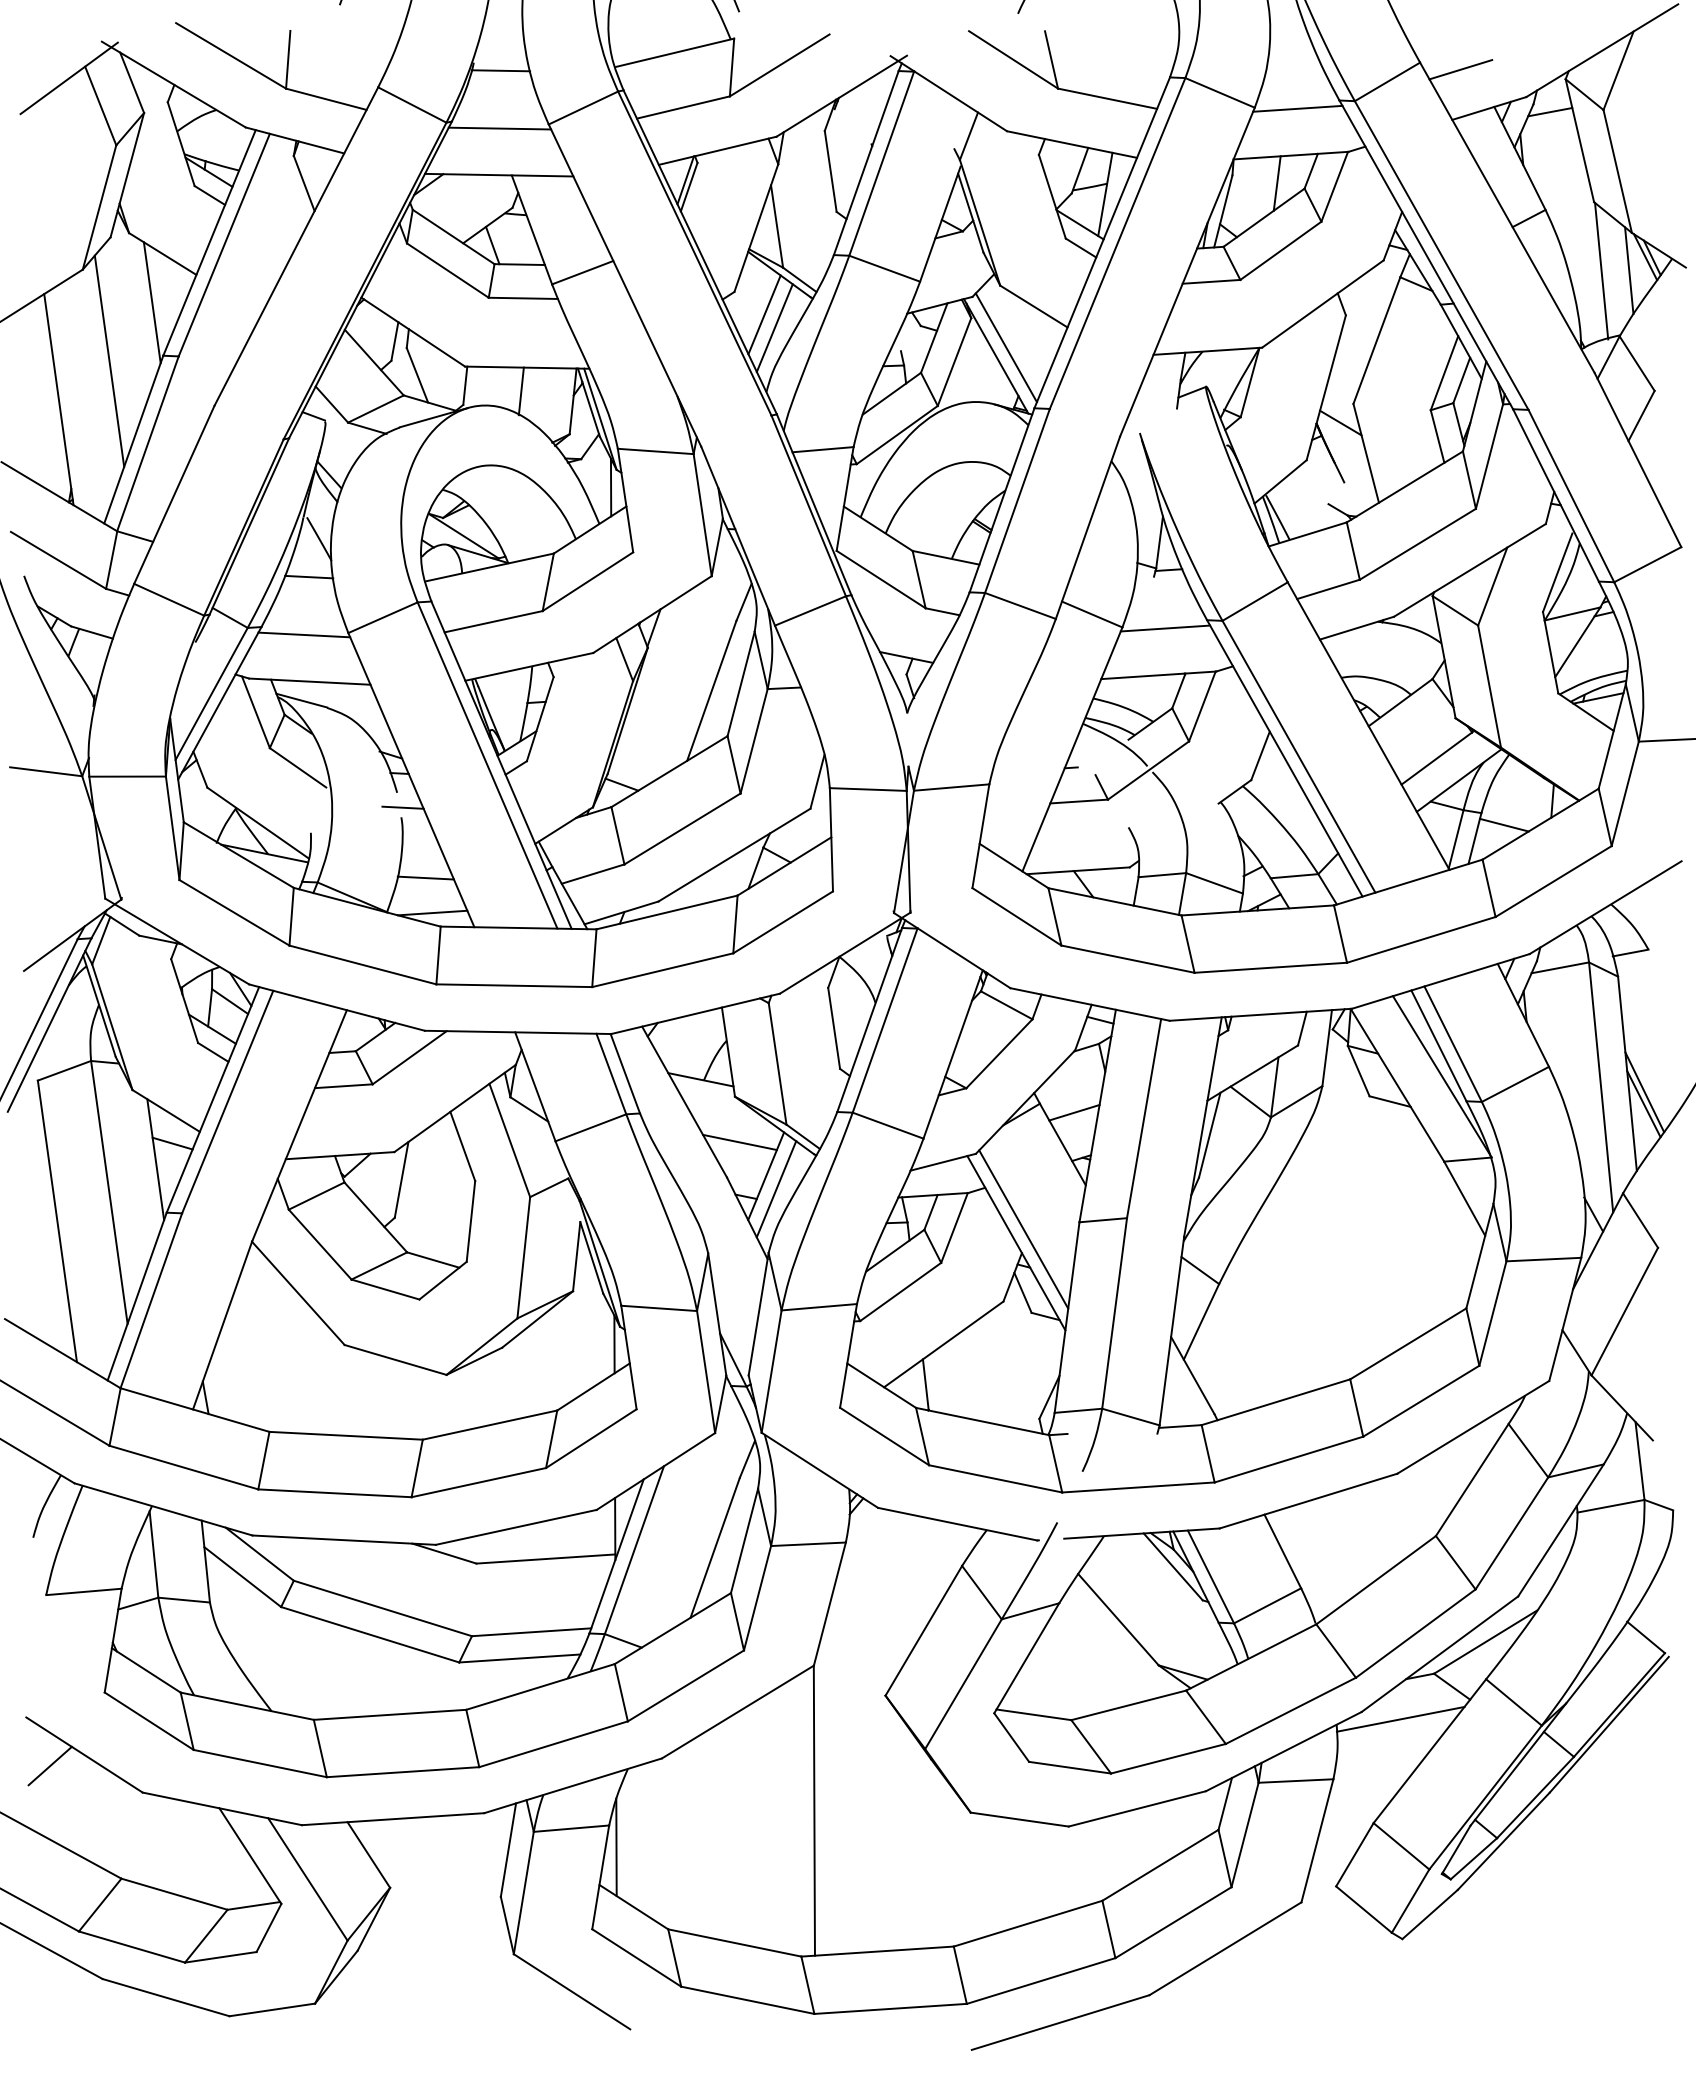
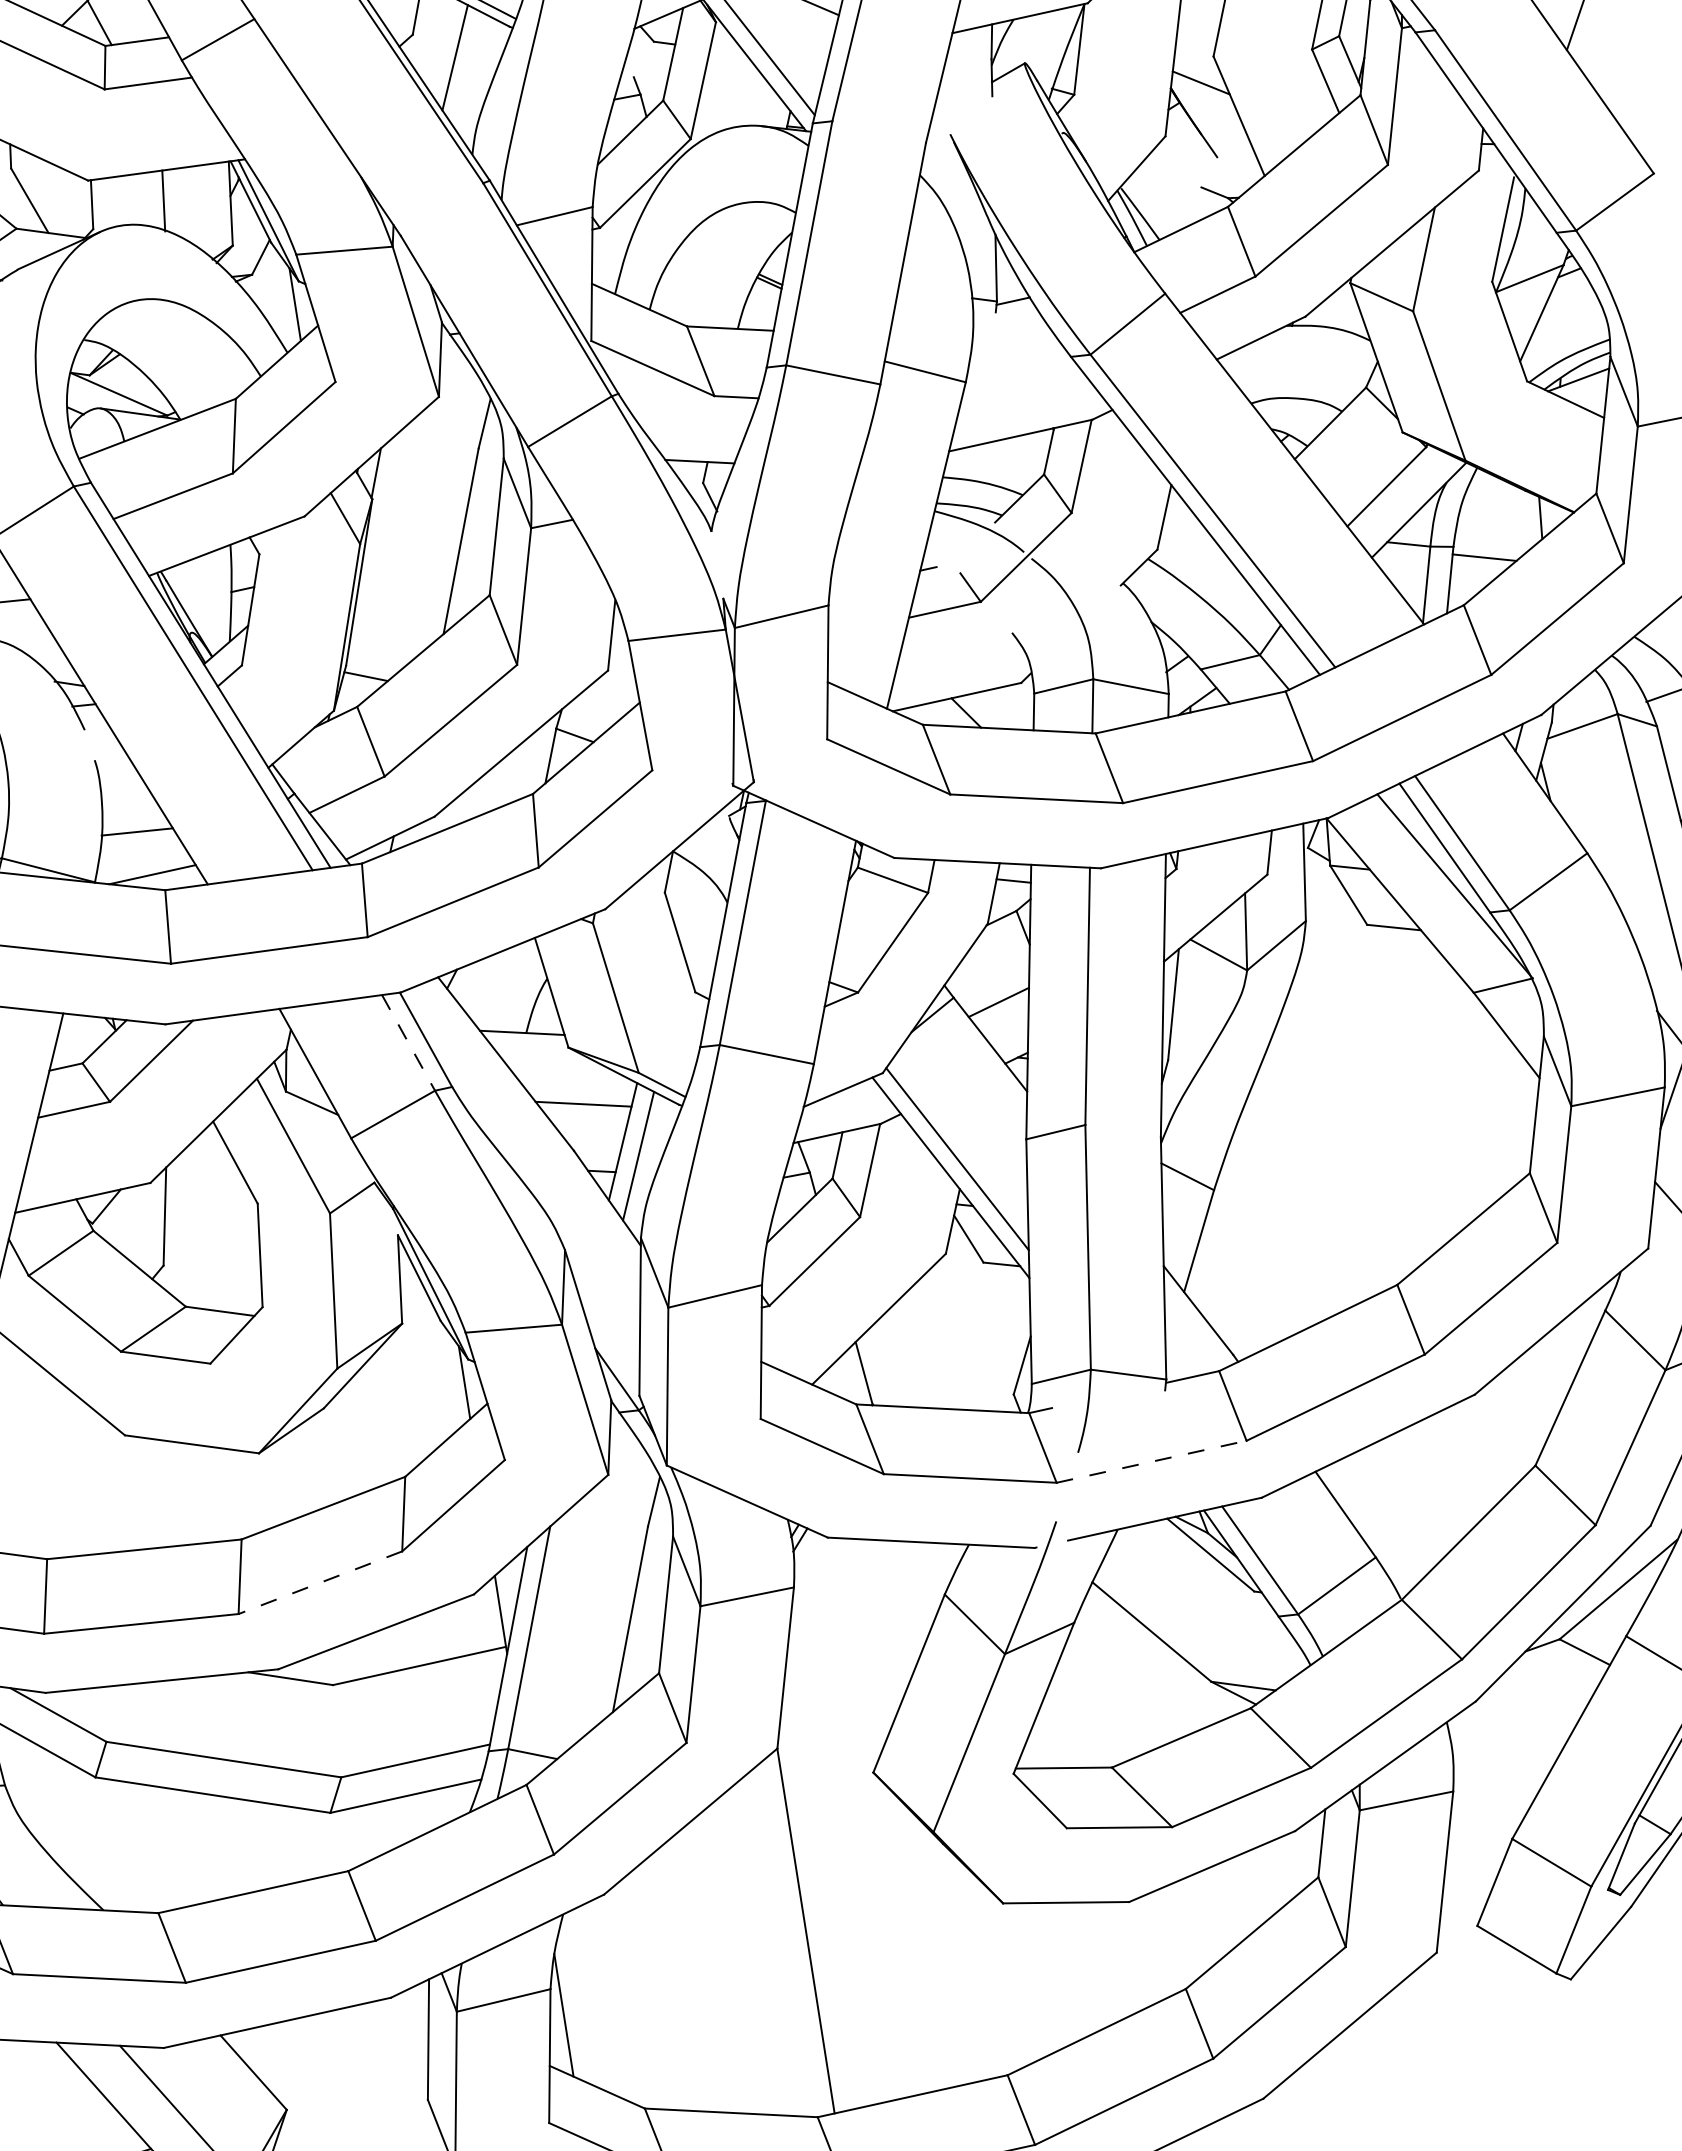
line: (774, 327) -> (470, 71), removed
line: (1165, 628) -> (1020, 375), removed
line: (402, 807) -> (94, 747), removed
line: (611, 1074) -> (408, 1043), solid -> dashed
line: (478, 1482) -> (319, 1582), solid -> dashed
line: (1138, 1487) -> (1151, 1461), solid -> dashed
line: (1400, 1718) -> (1525, 1702), removed

